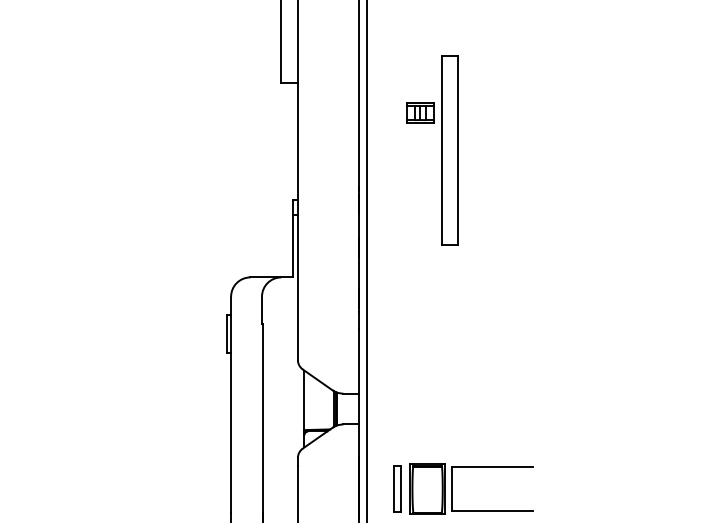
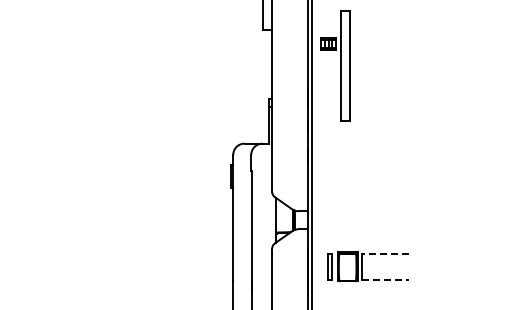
part: (432, 150) -> (335, 65), moved
line: (490, 466) -> (384, 253), solid -> dashed
line: (492, 510) -> (385, 279), solid -> dashed

